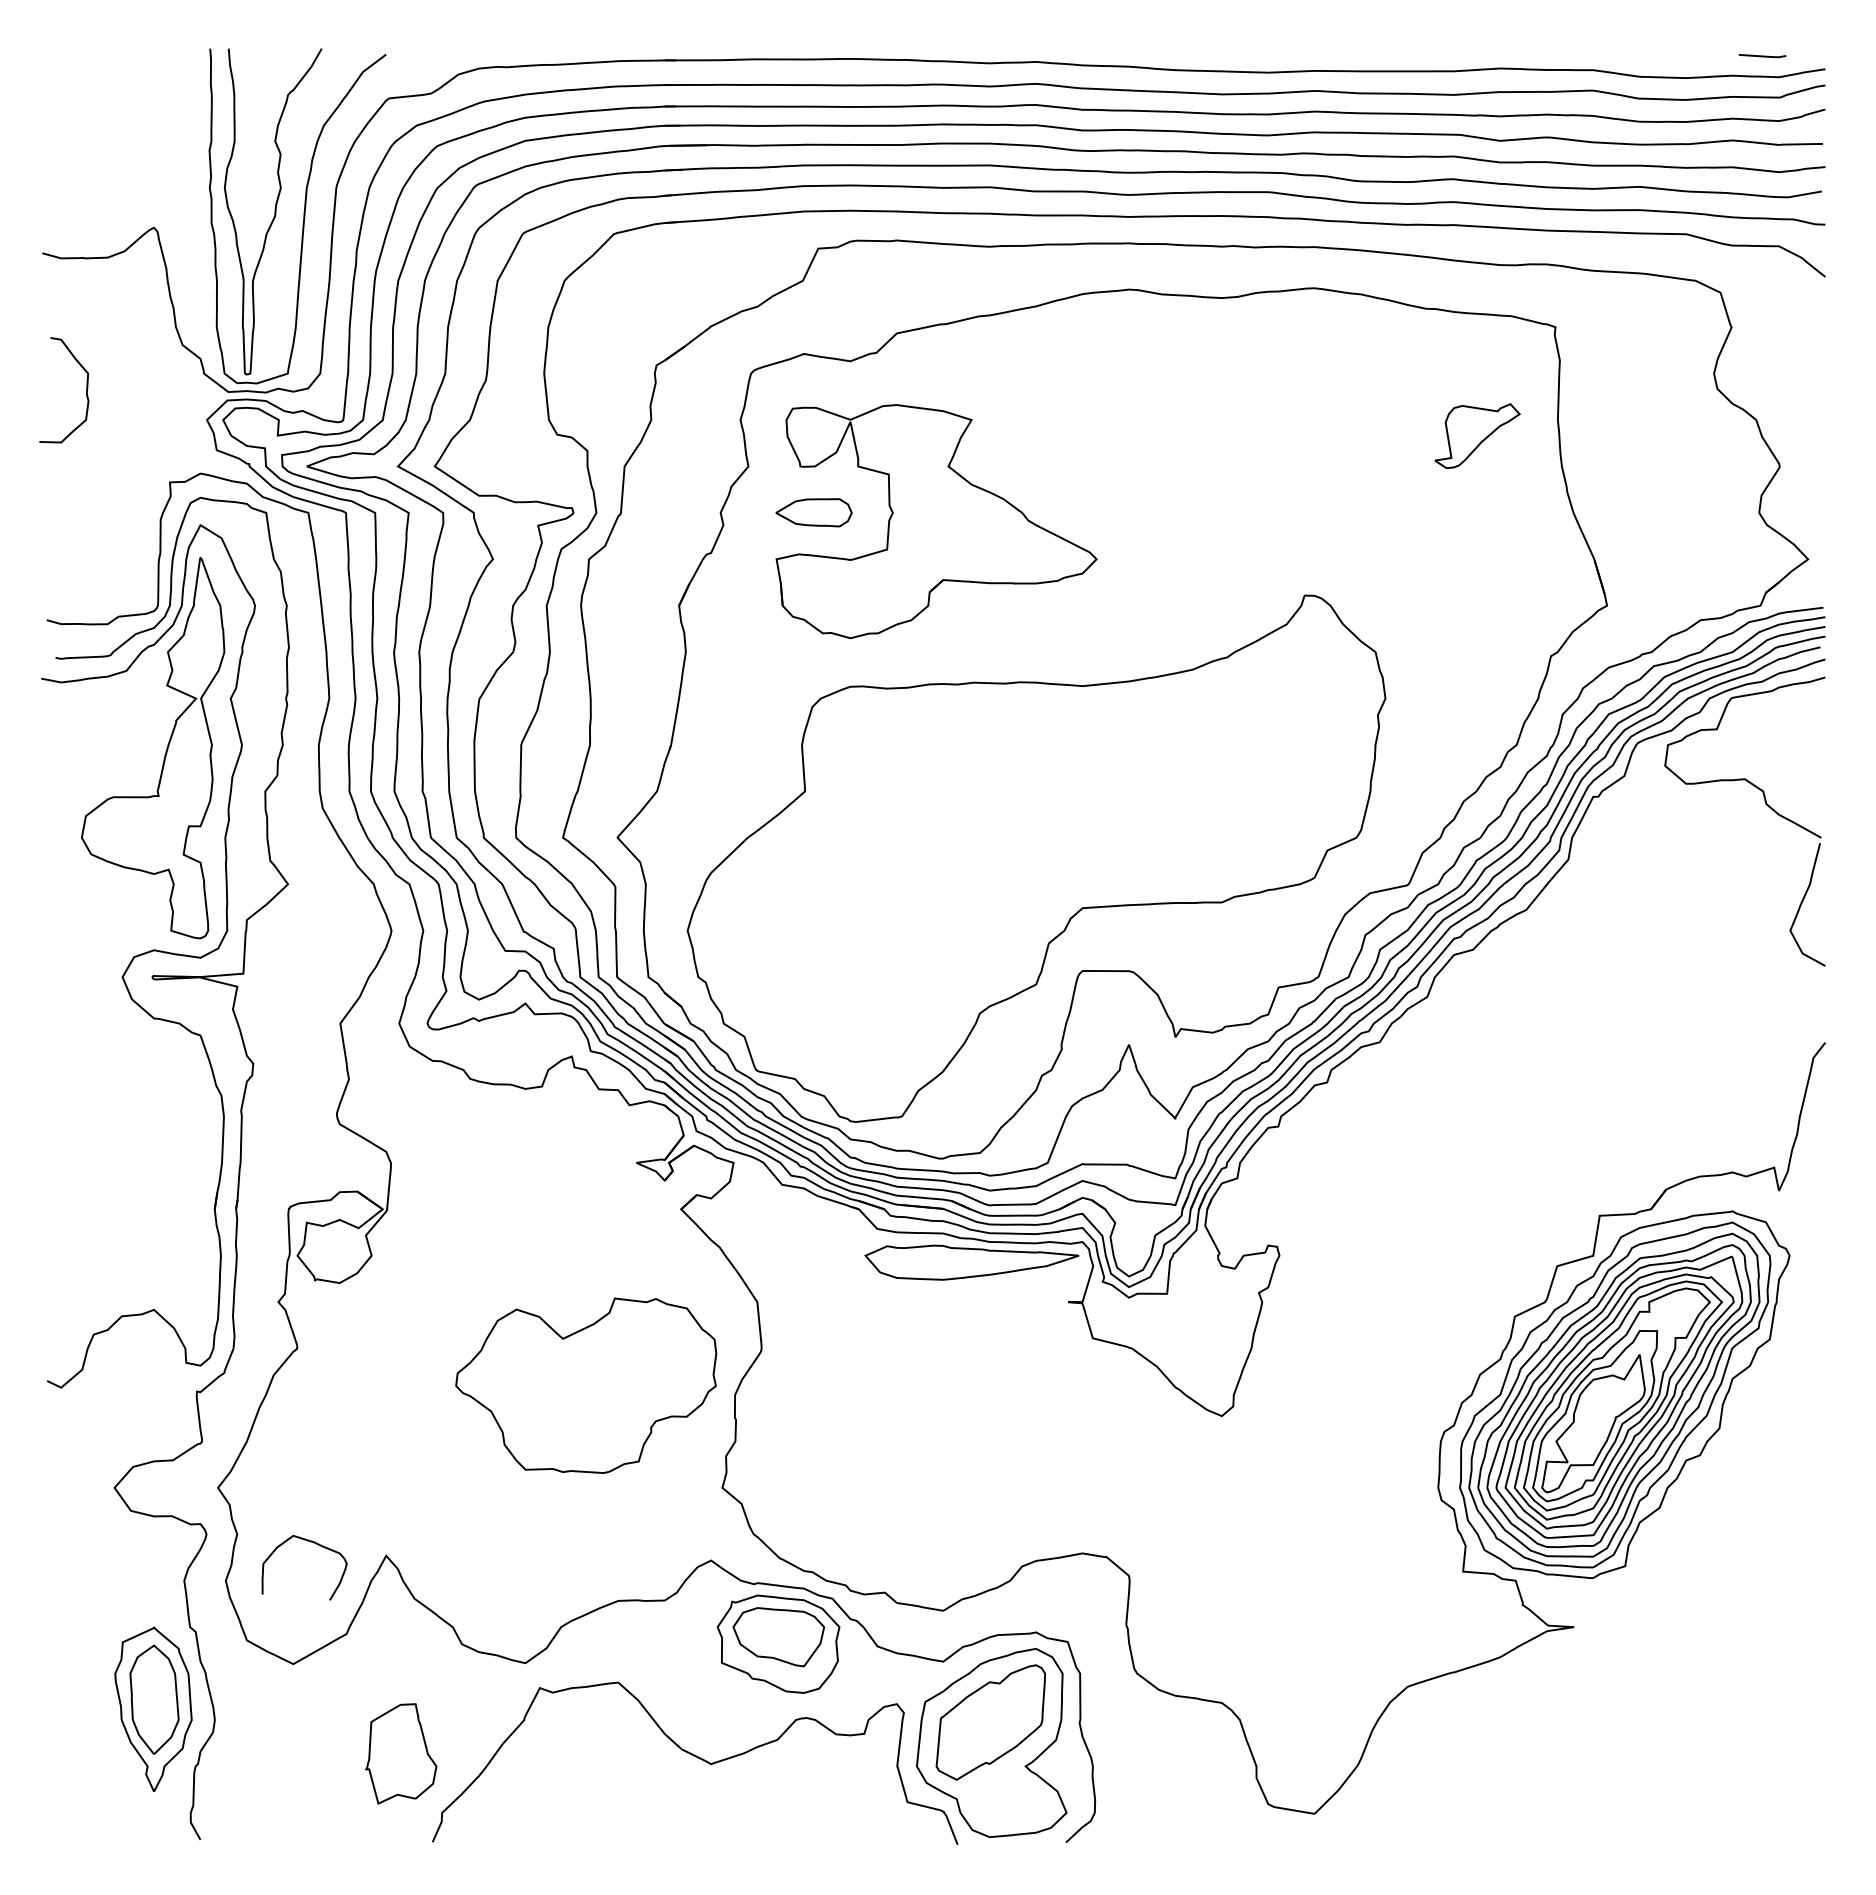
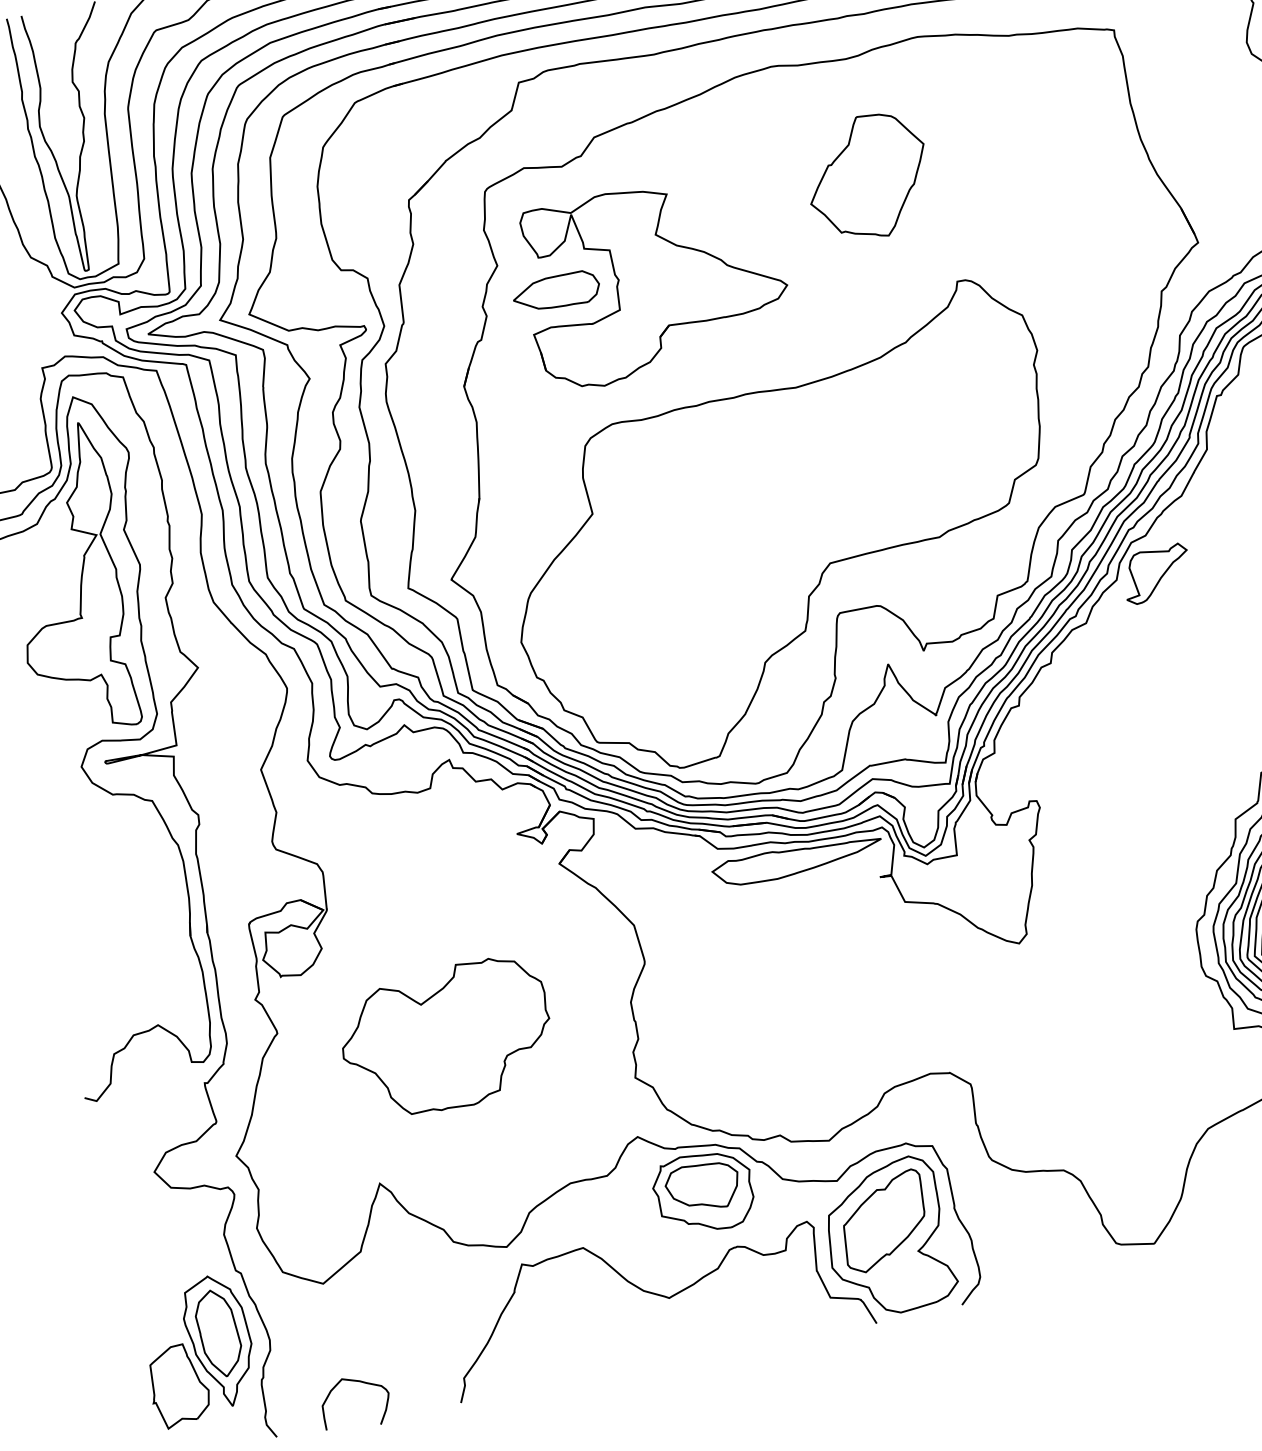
part: (1477, 435) -> (1156, 573), moved
part: (1220, 447) -> (867, 177), added
part: (813, 512) -> (555, 292), size x1.43
part: (586, 1385) -> (446, 1038), moved
curve: (313, 1543) -> (359, 1382), moved
part: (401, 1753) -> (179, 1385), moved

